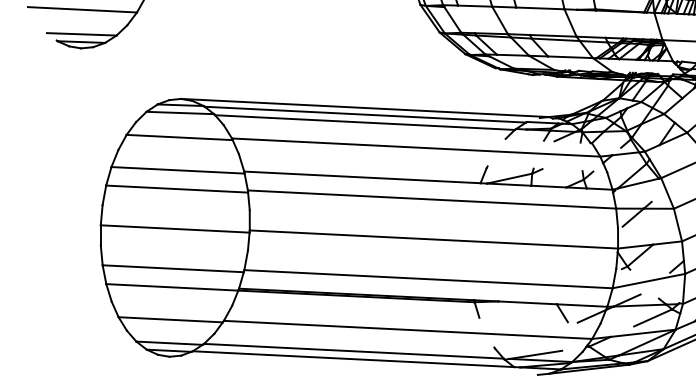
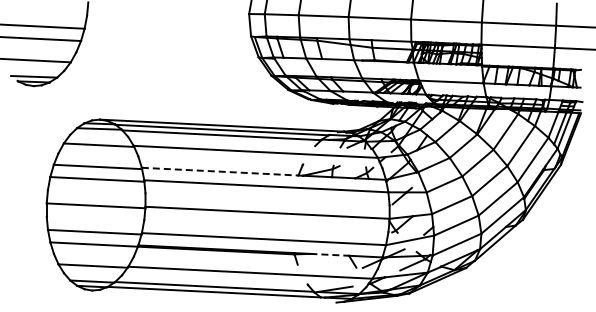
line: (362, 177) -> (220, 171), solid -> dashed
line: (528, 302) -> (330, 254), solid -> dashed

